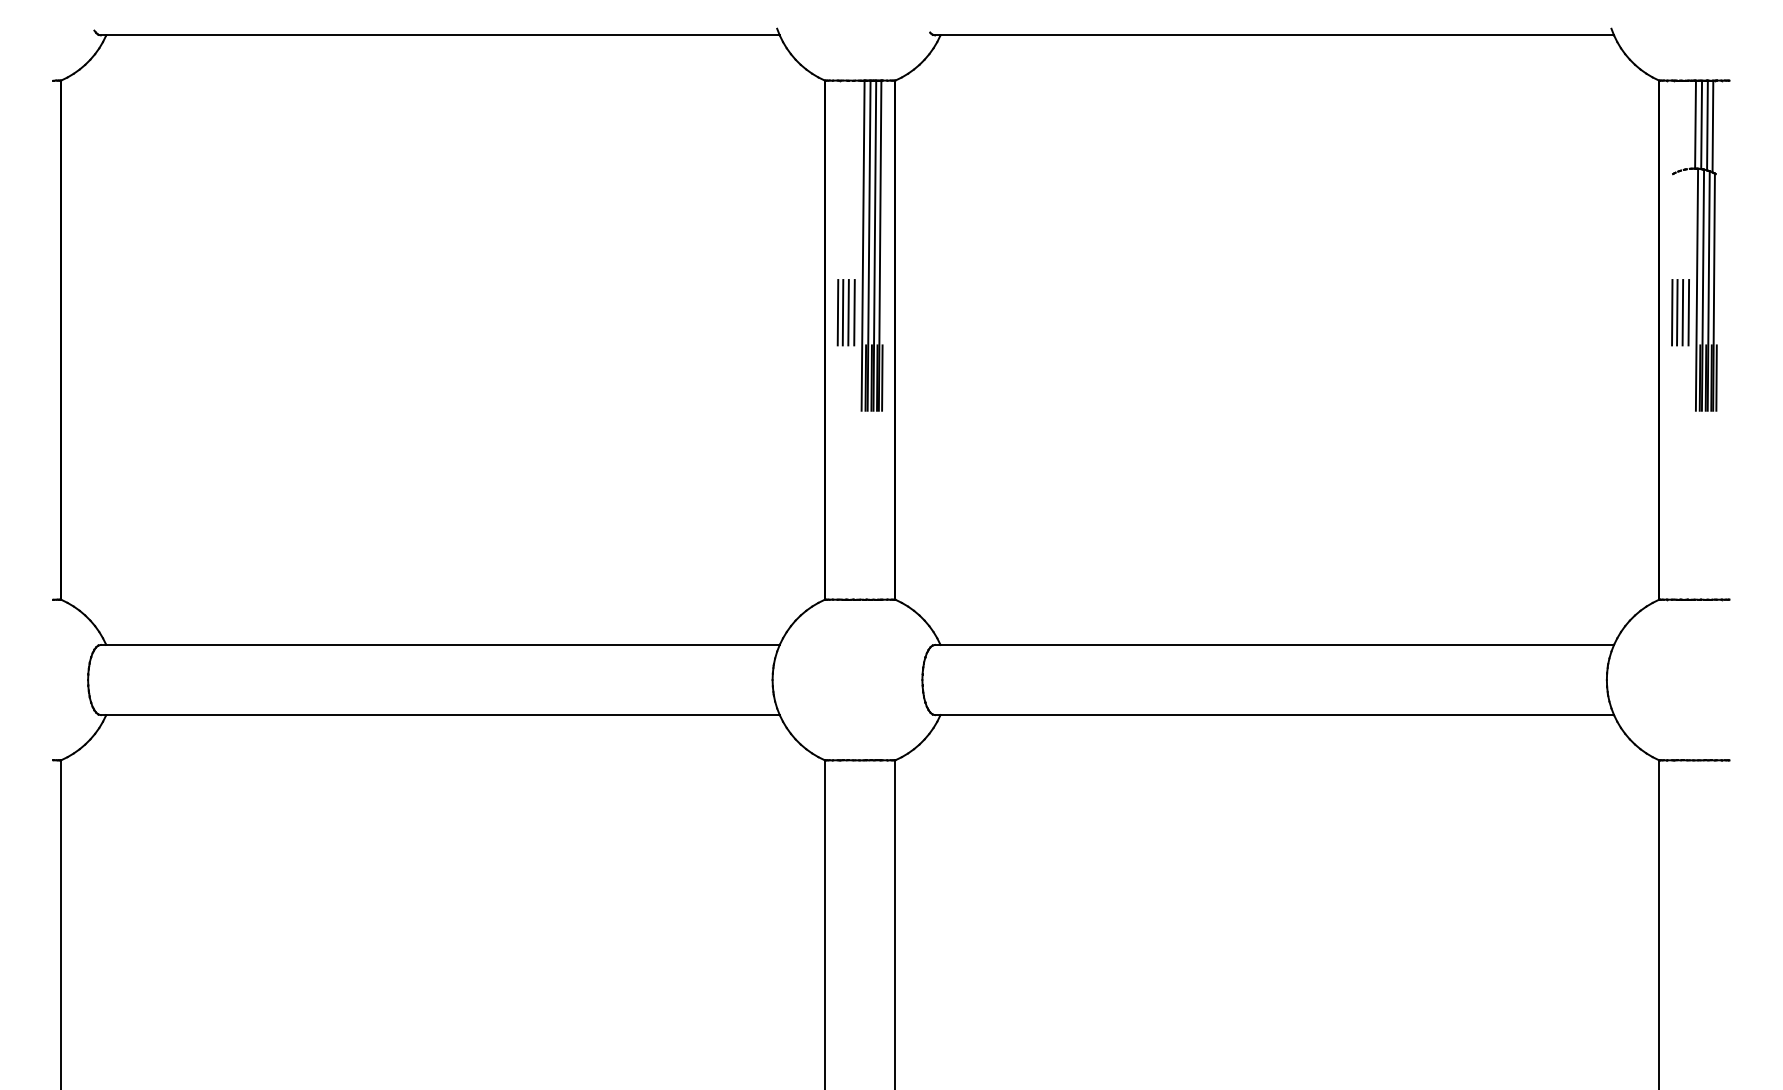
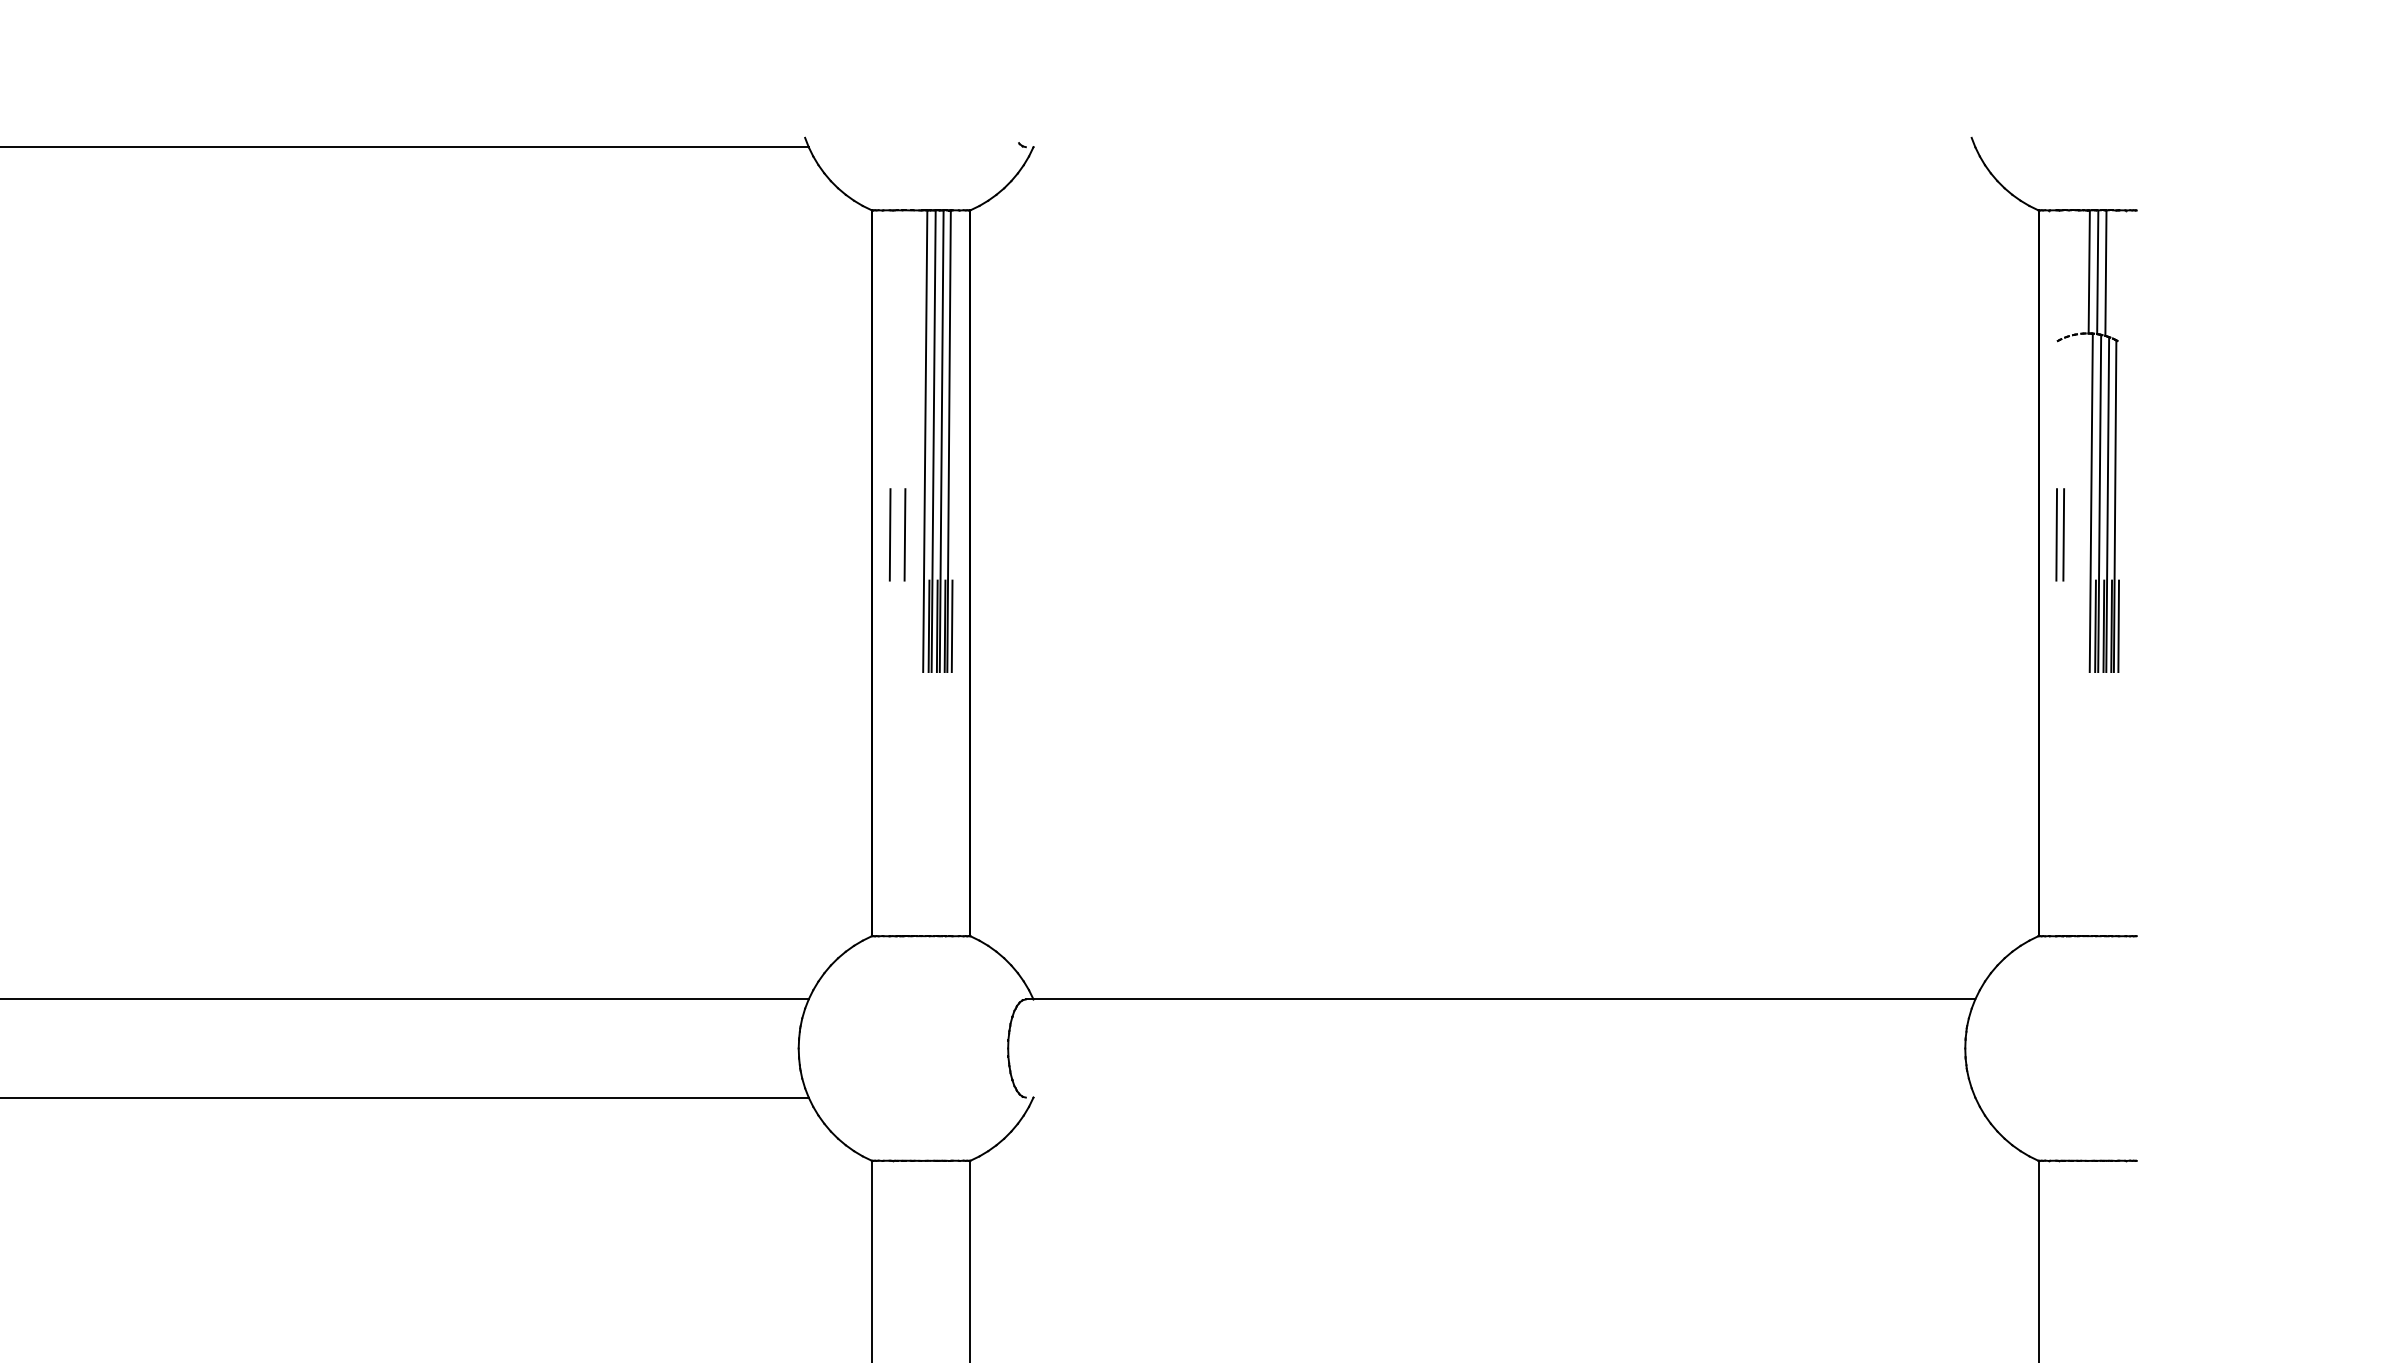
line: (1274, 35) -> (1500, 147), removed
line: (1712, 126) -> (2112, 274), removed
line: (842, 312) -> (896, 534), removed
line: (854, 312) -> (913, 534), removed
line: (1682, 312) -> (2071, 534), removed
line: (1688, 312) -> (2079, 534), removed
line: (1274, 715) -> (1500, 1098), removed

